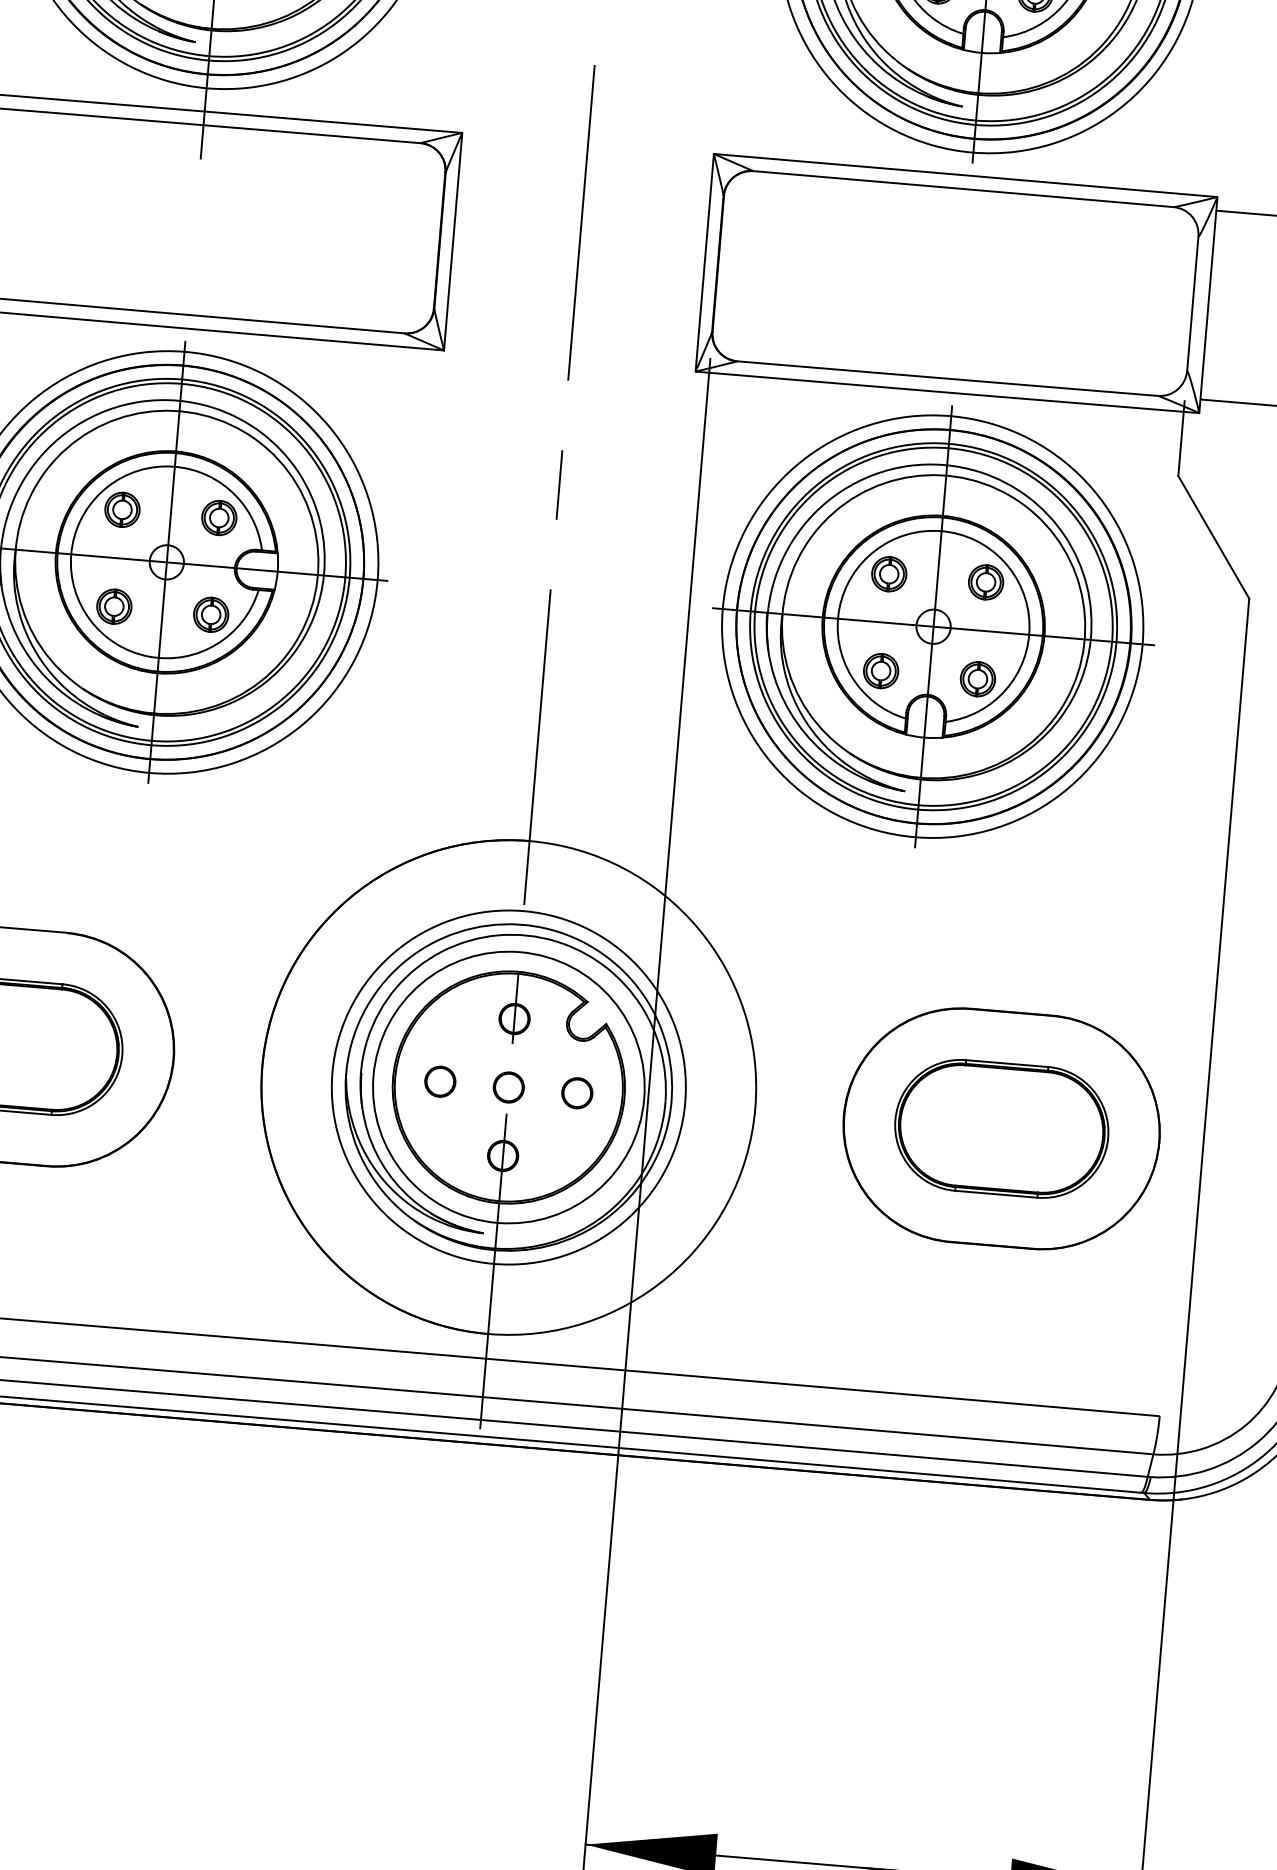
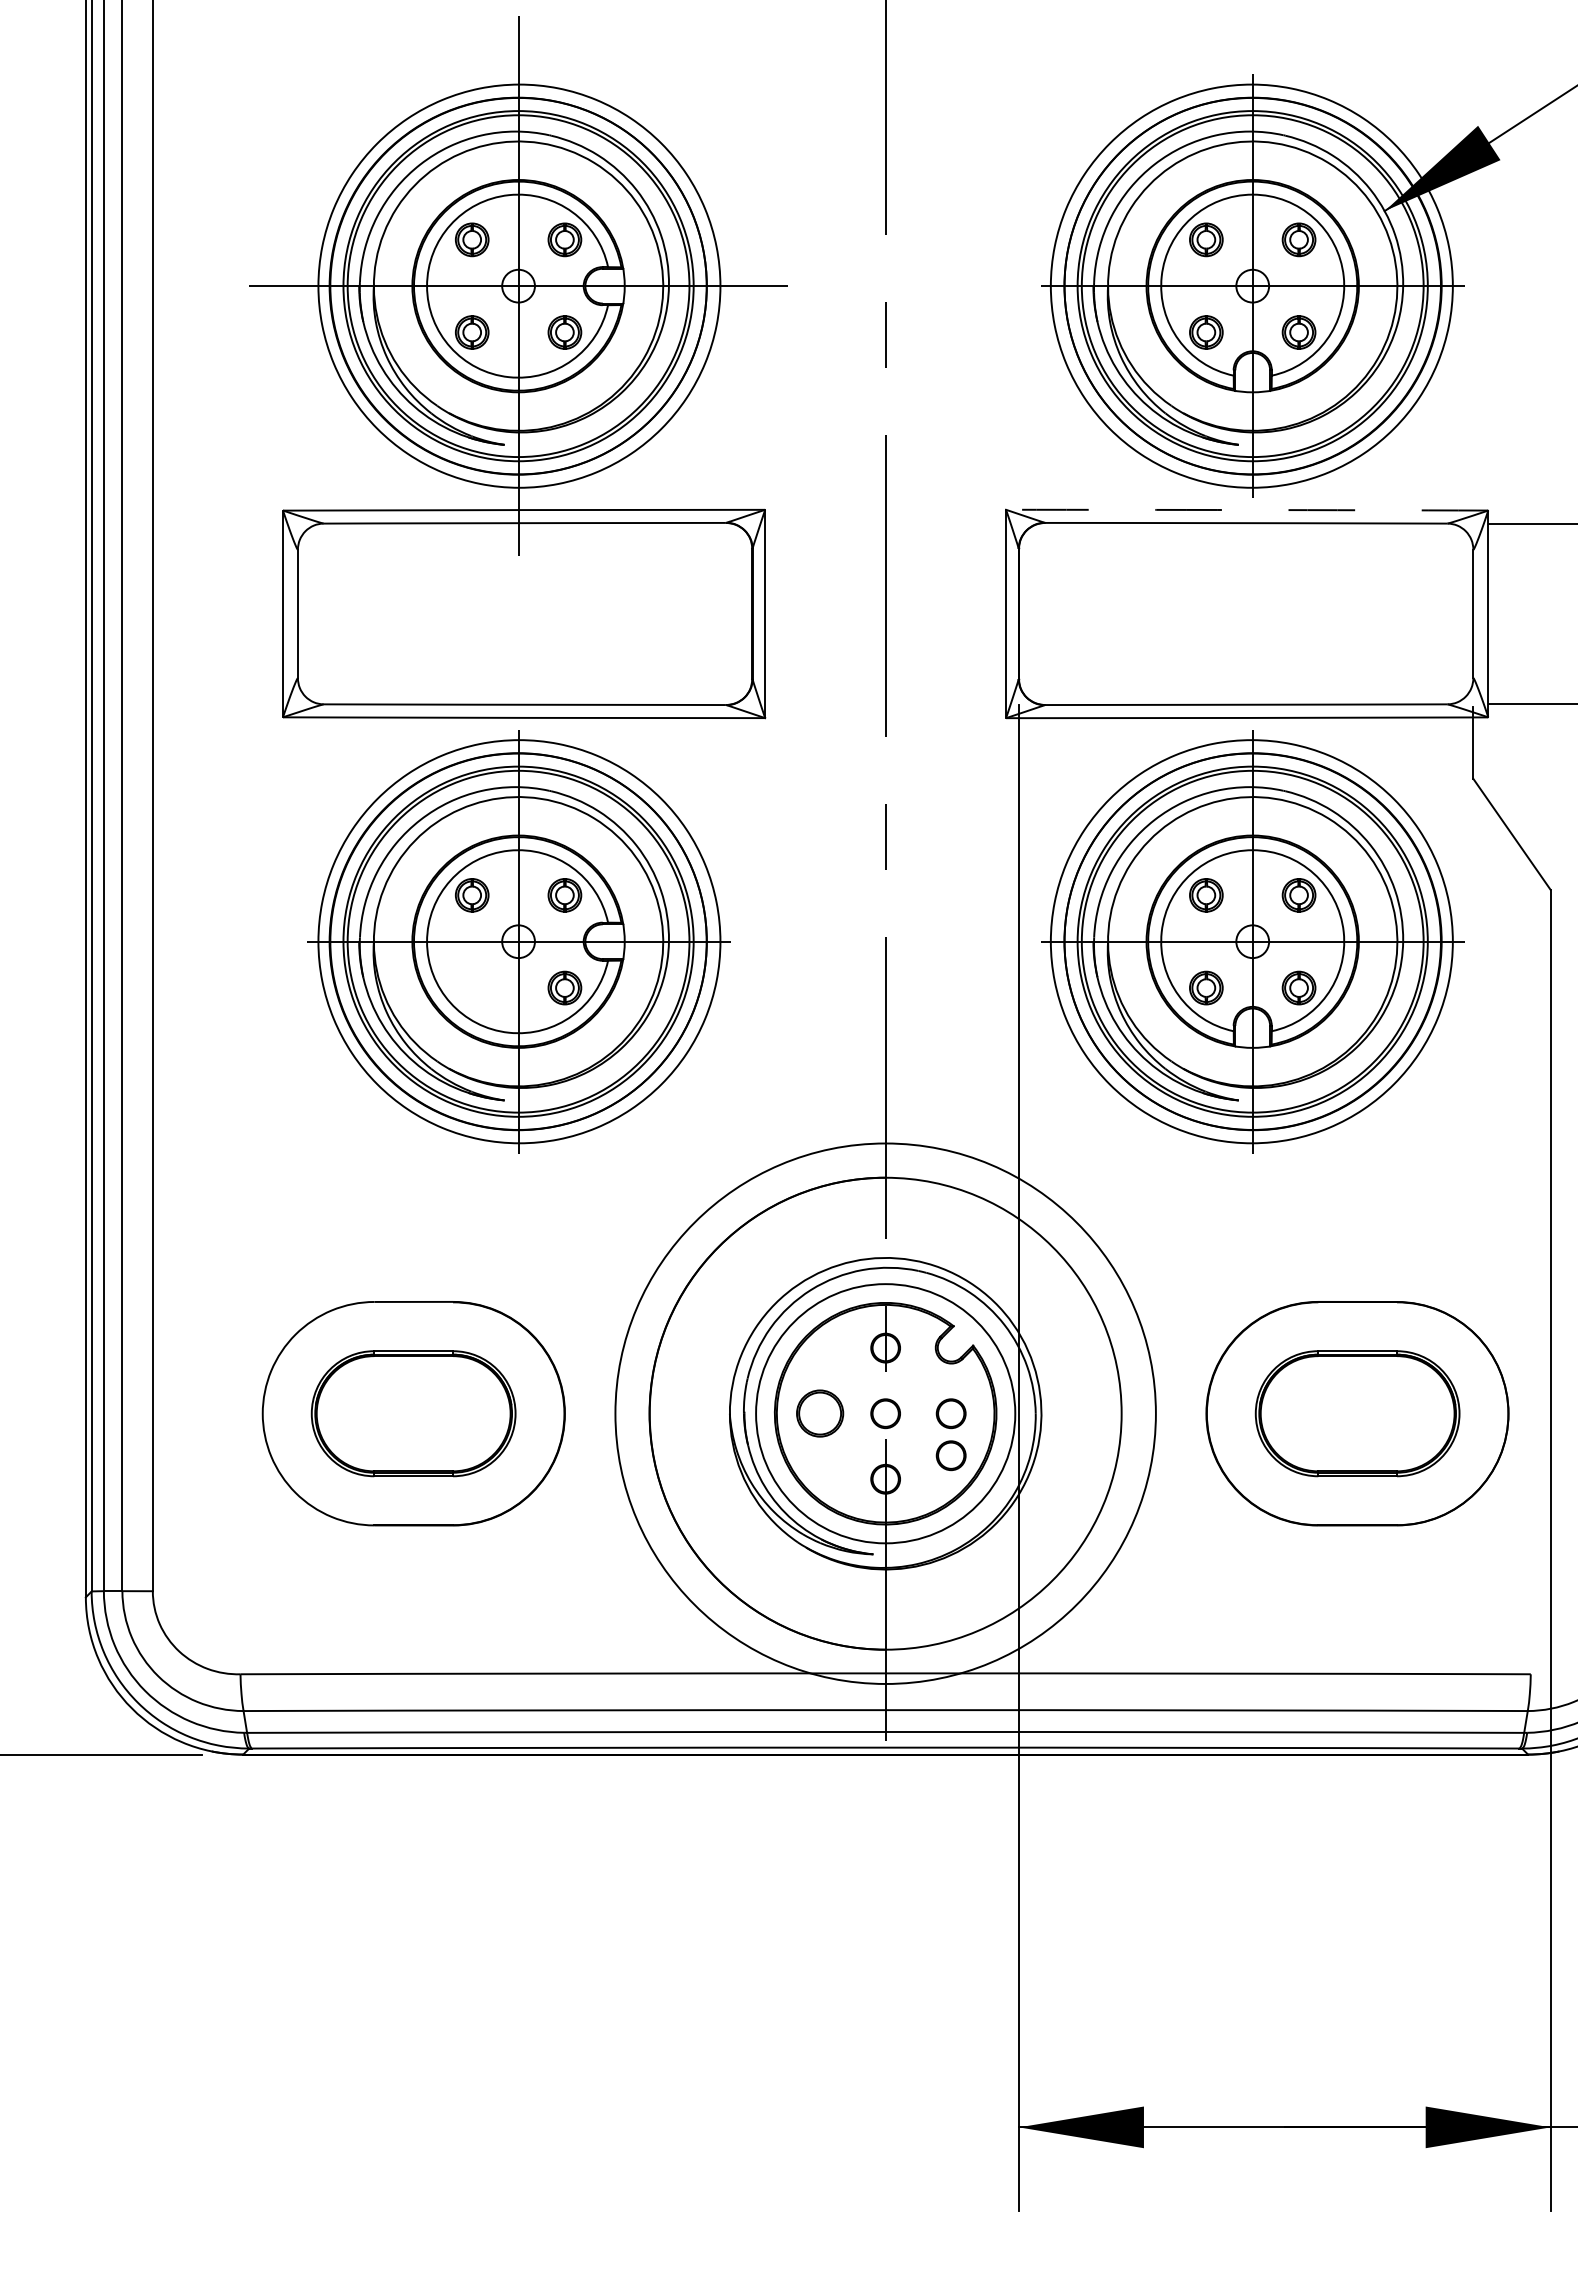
arc: (965, 175) -> (1247, 510), solid -> dashed
part: (114, 606) -> (472, 987), removed
part: (439, 1081) -> (819, 1413), size x1.6
circle: (508, 1087) -> (885, 1413), size x1.6
part: (572, 1136) -> (950, 1455), added

